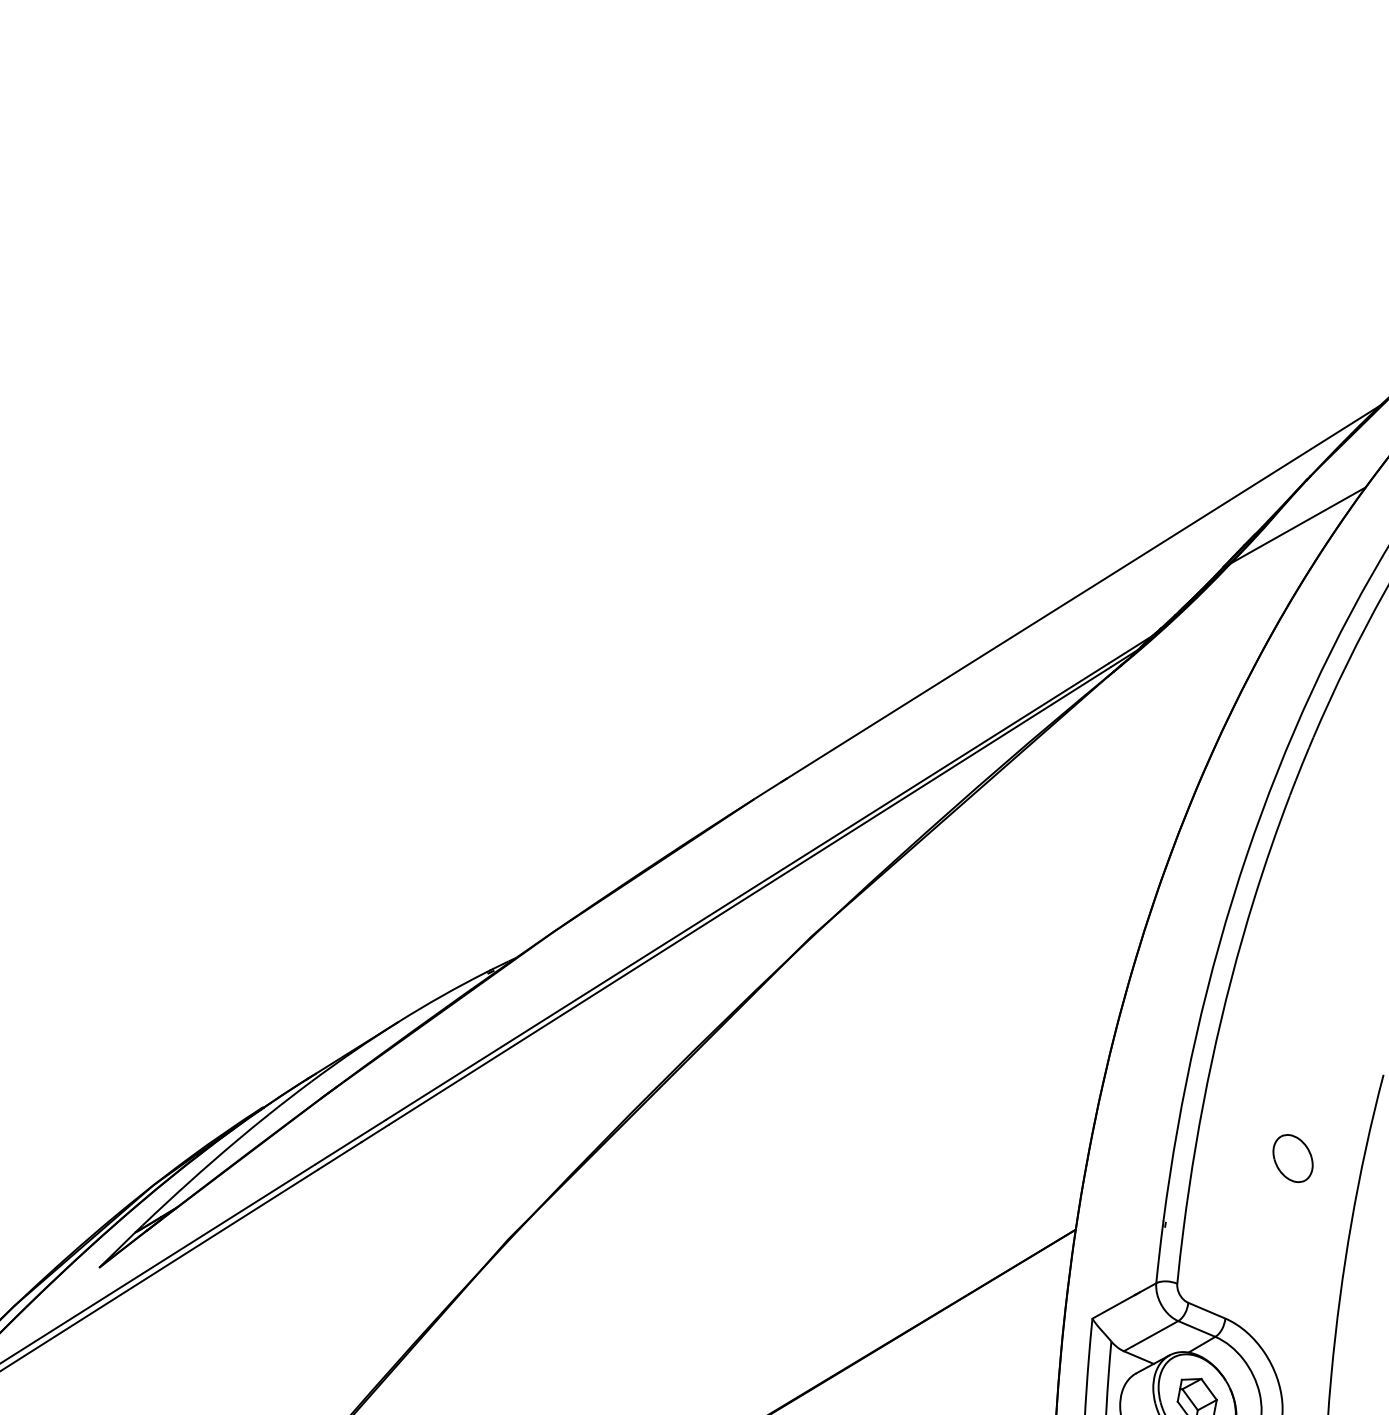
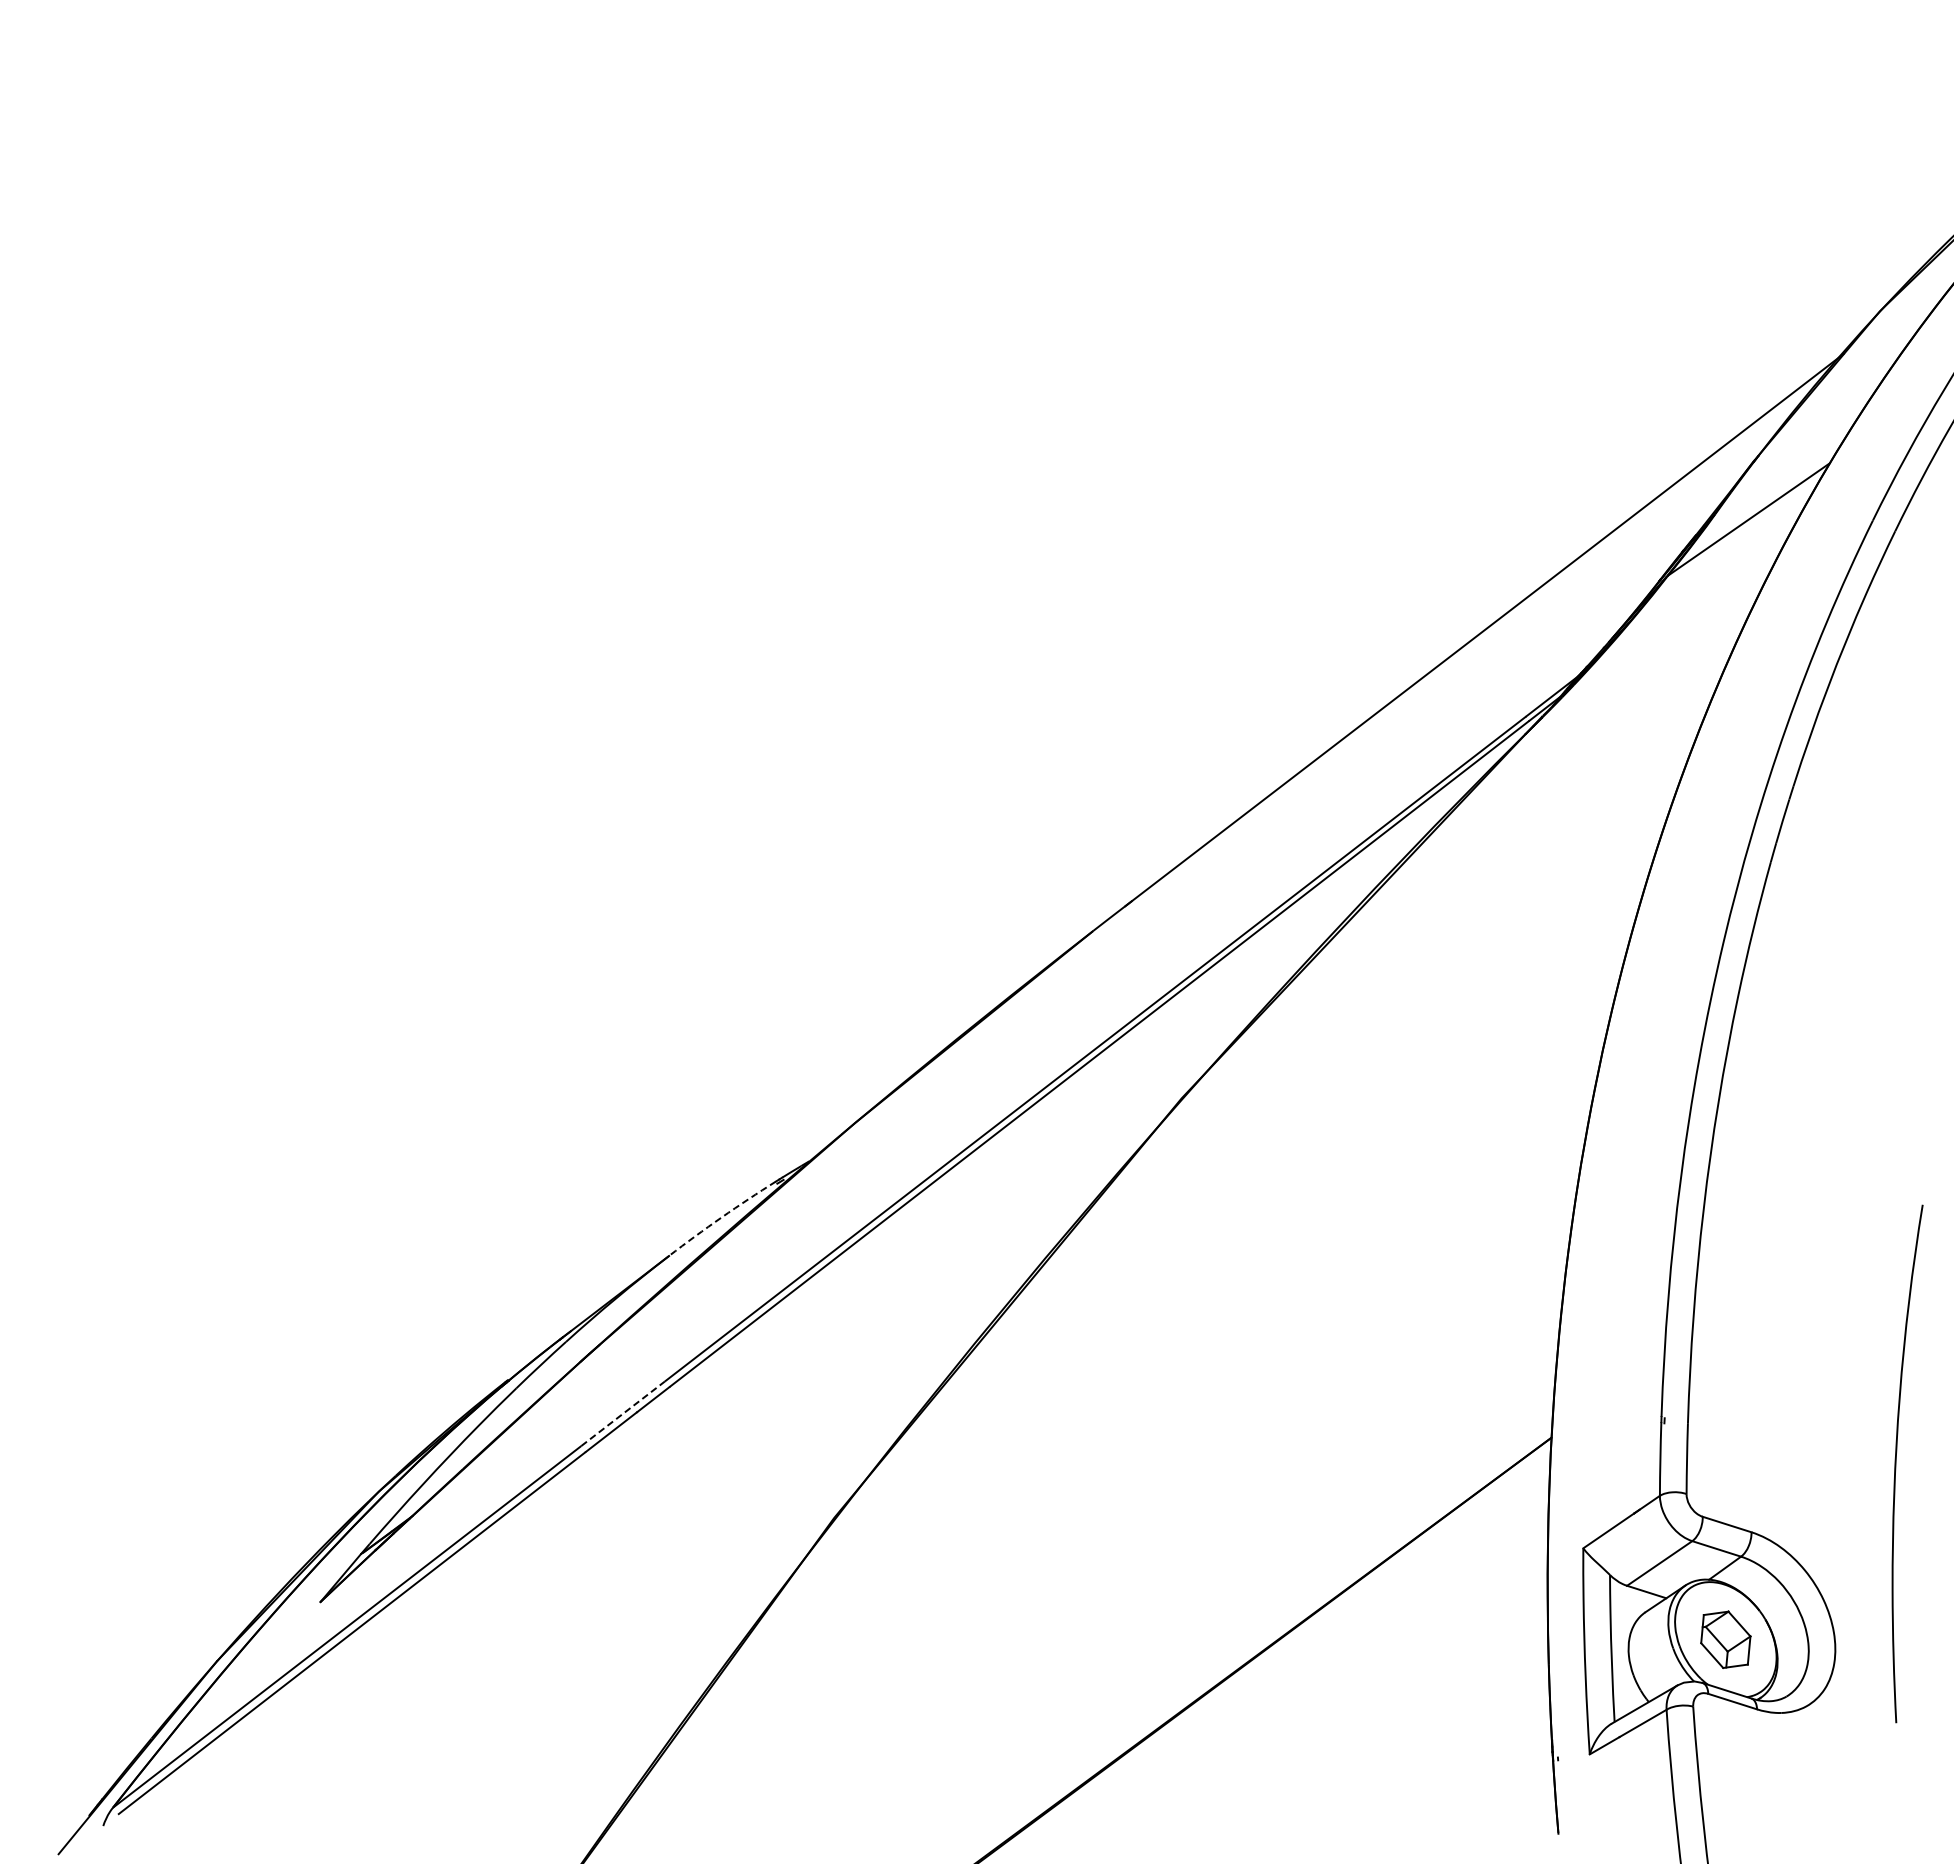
arc: (442, 995) -> (721, 1217), solid -> dashed
line: (350, 1142) -> (623, 1413), solid -> dashed
part: (1292, 1158) -> (1817, 1321), removed

